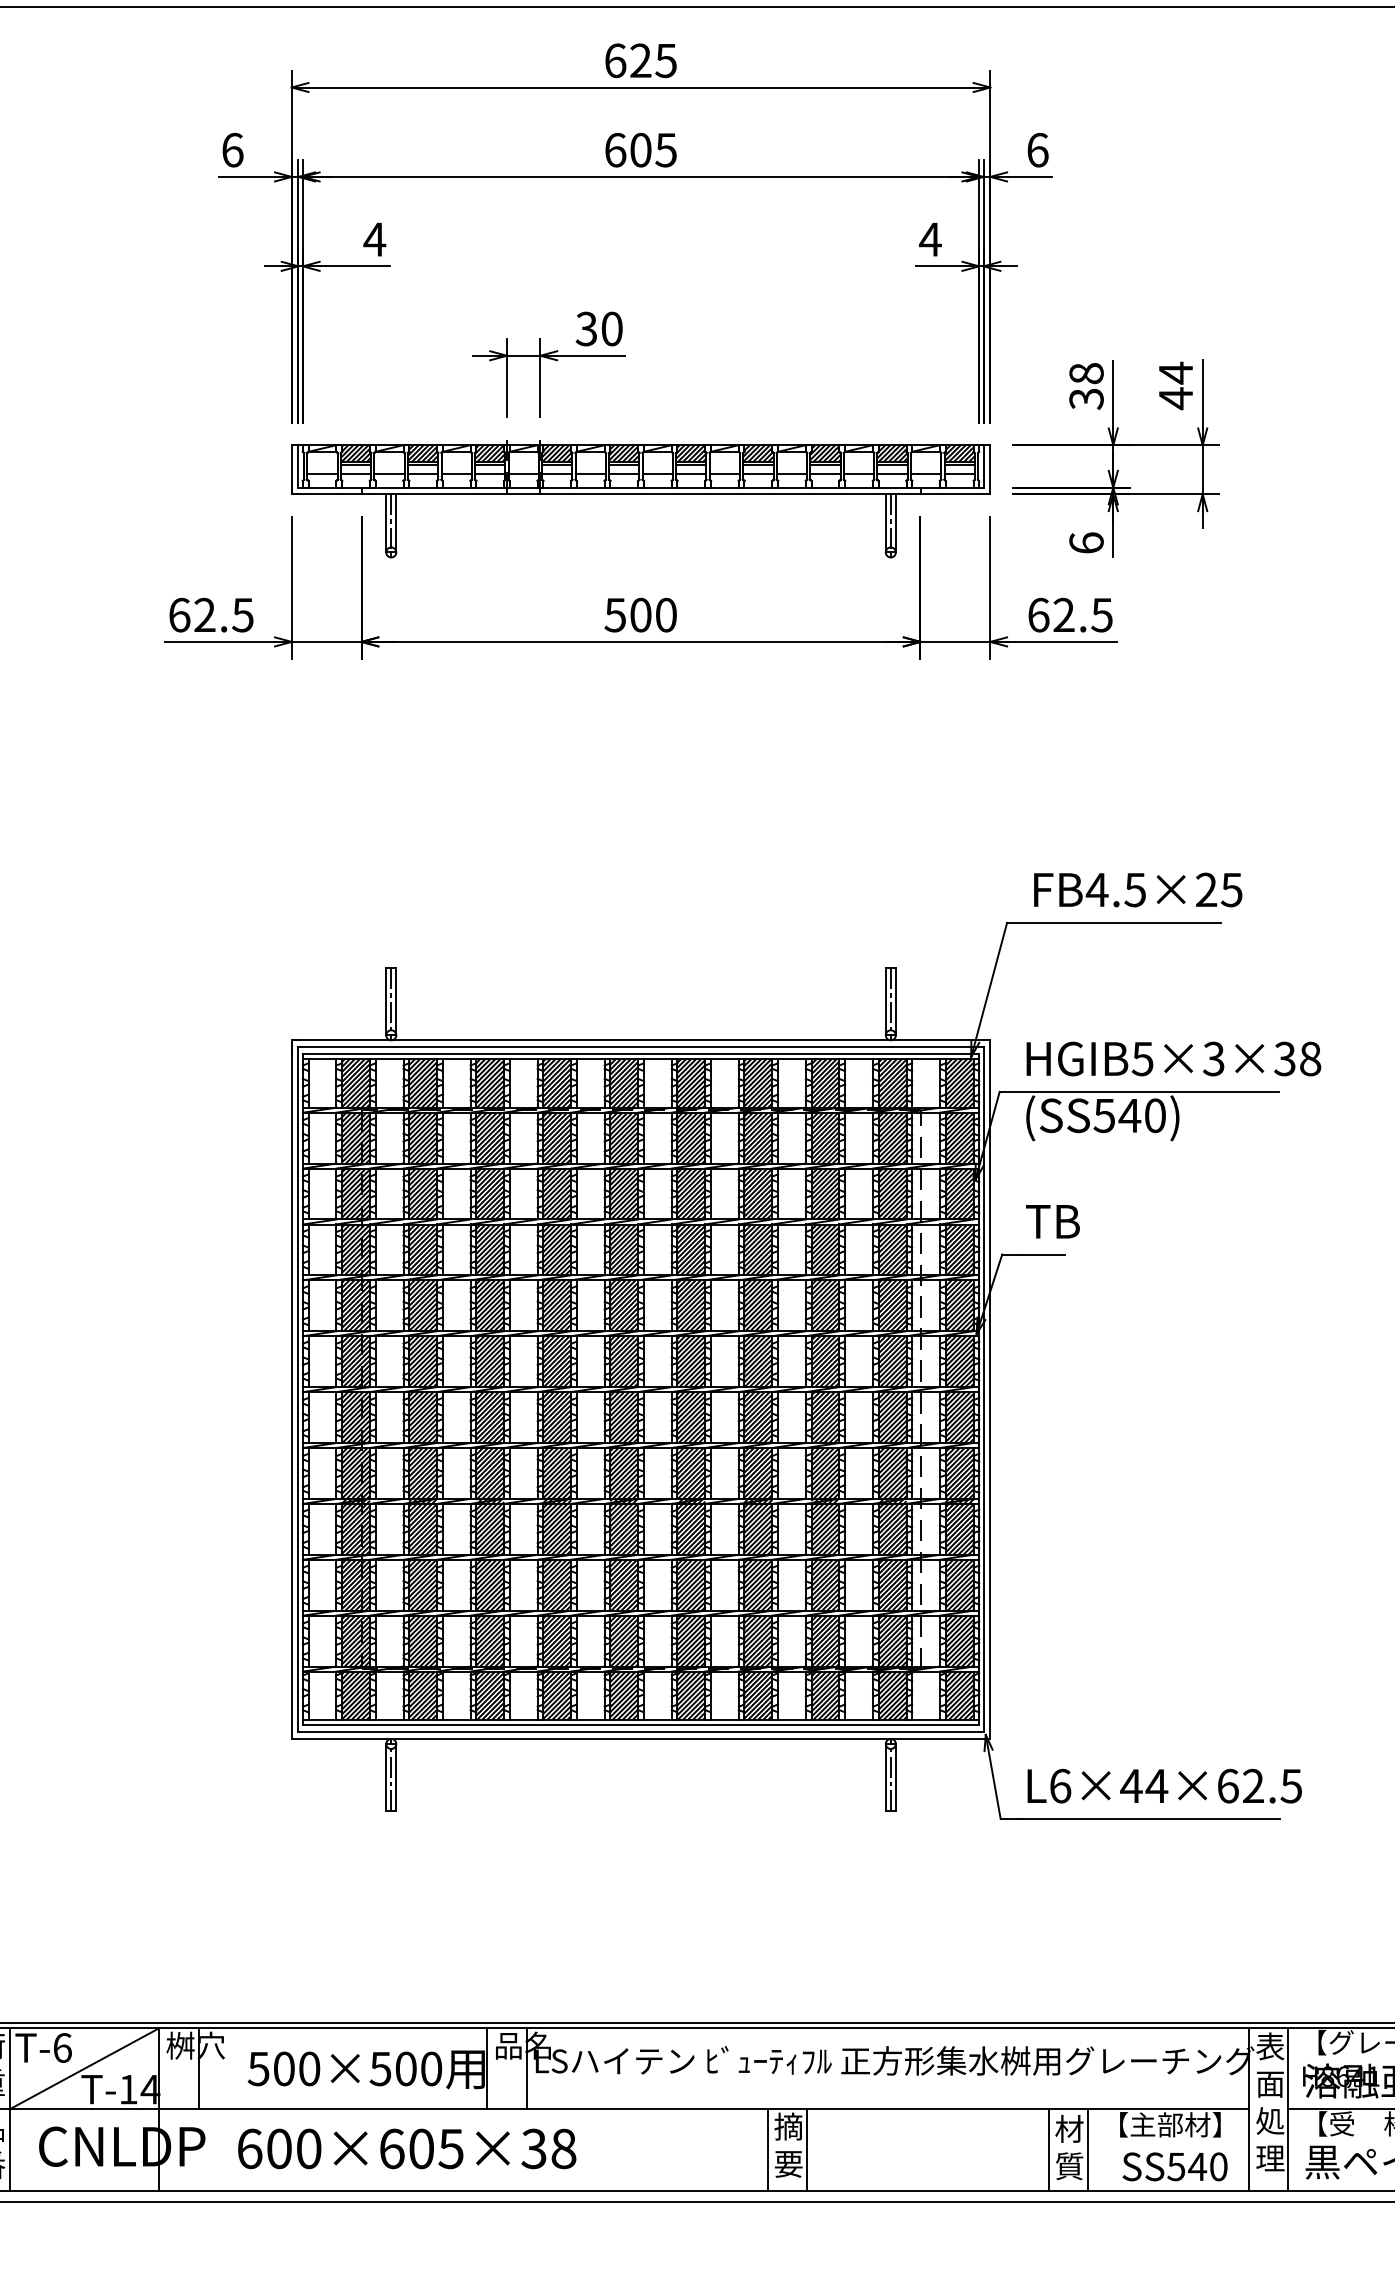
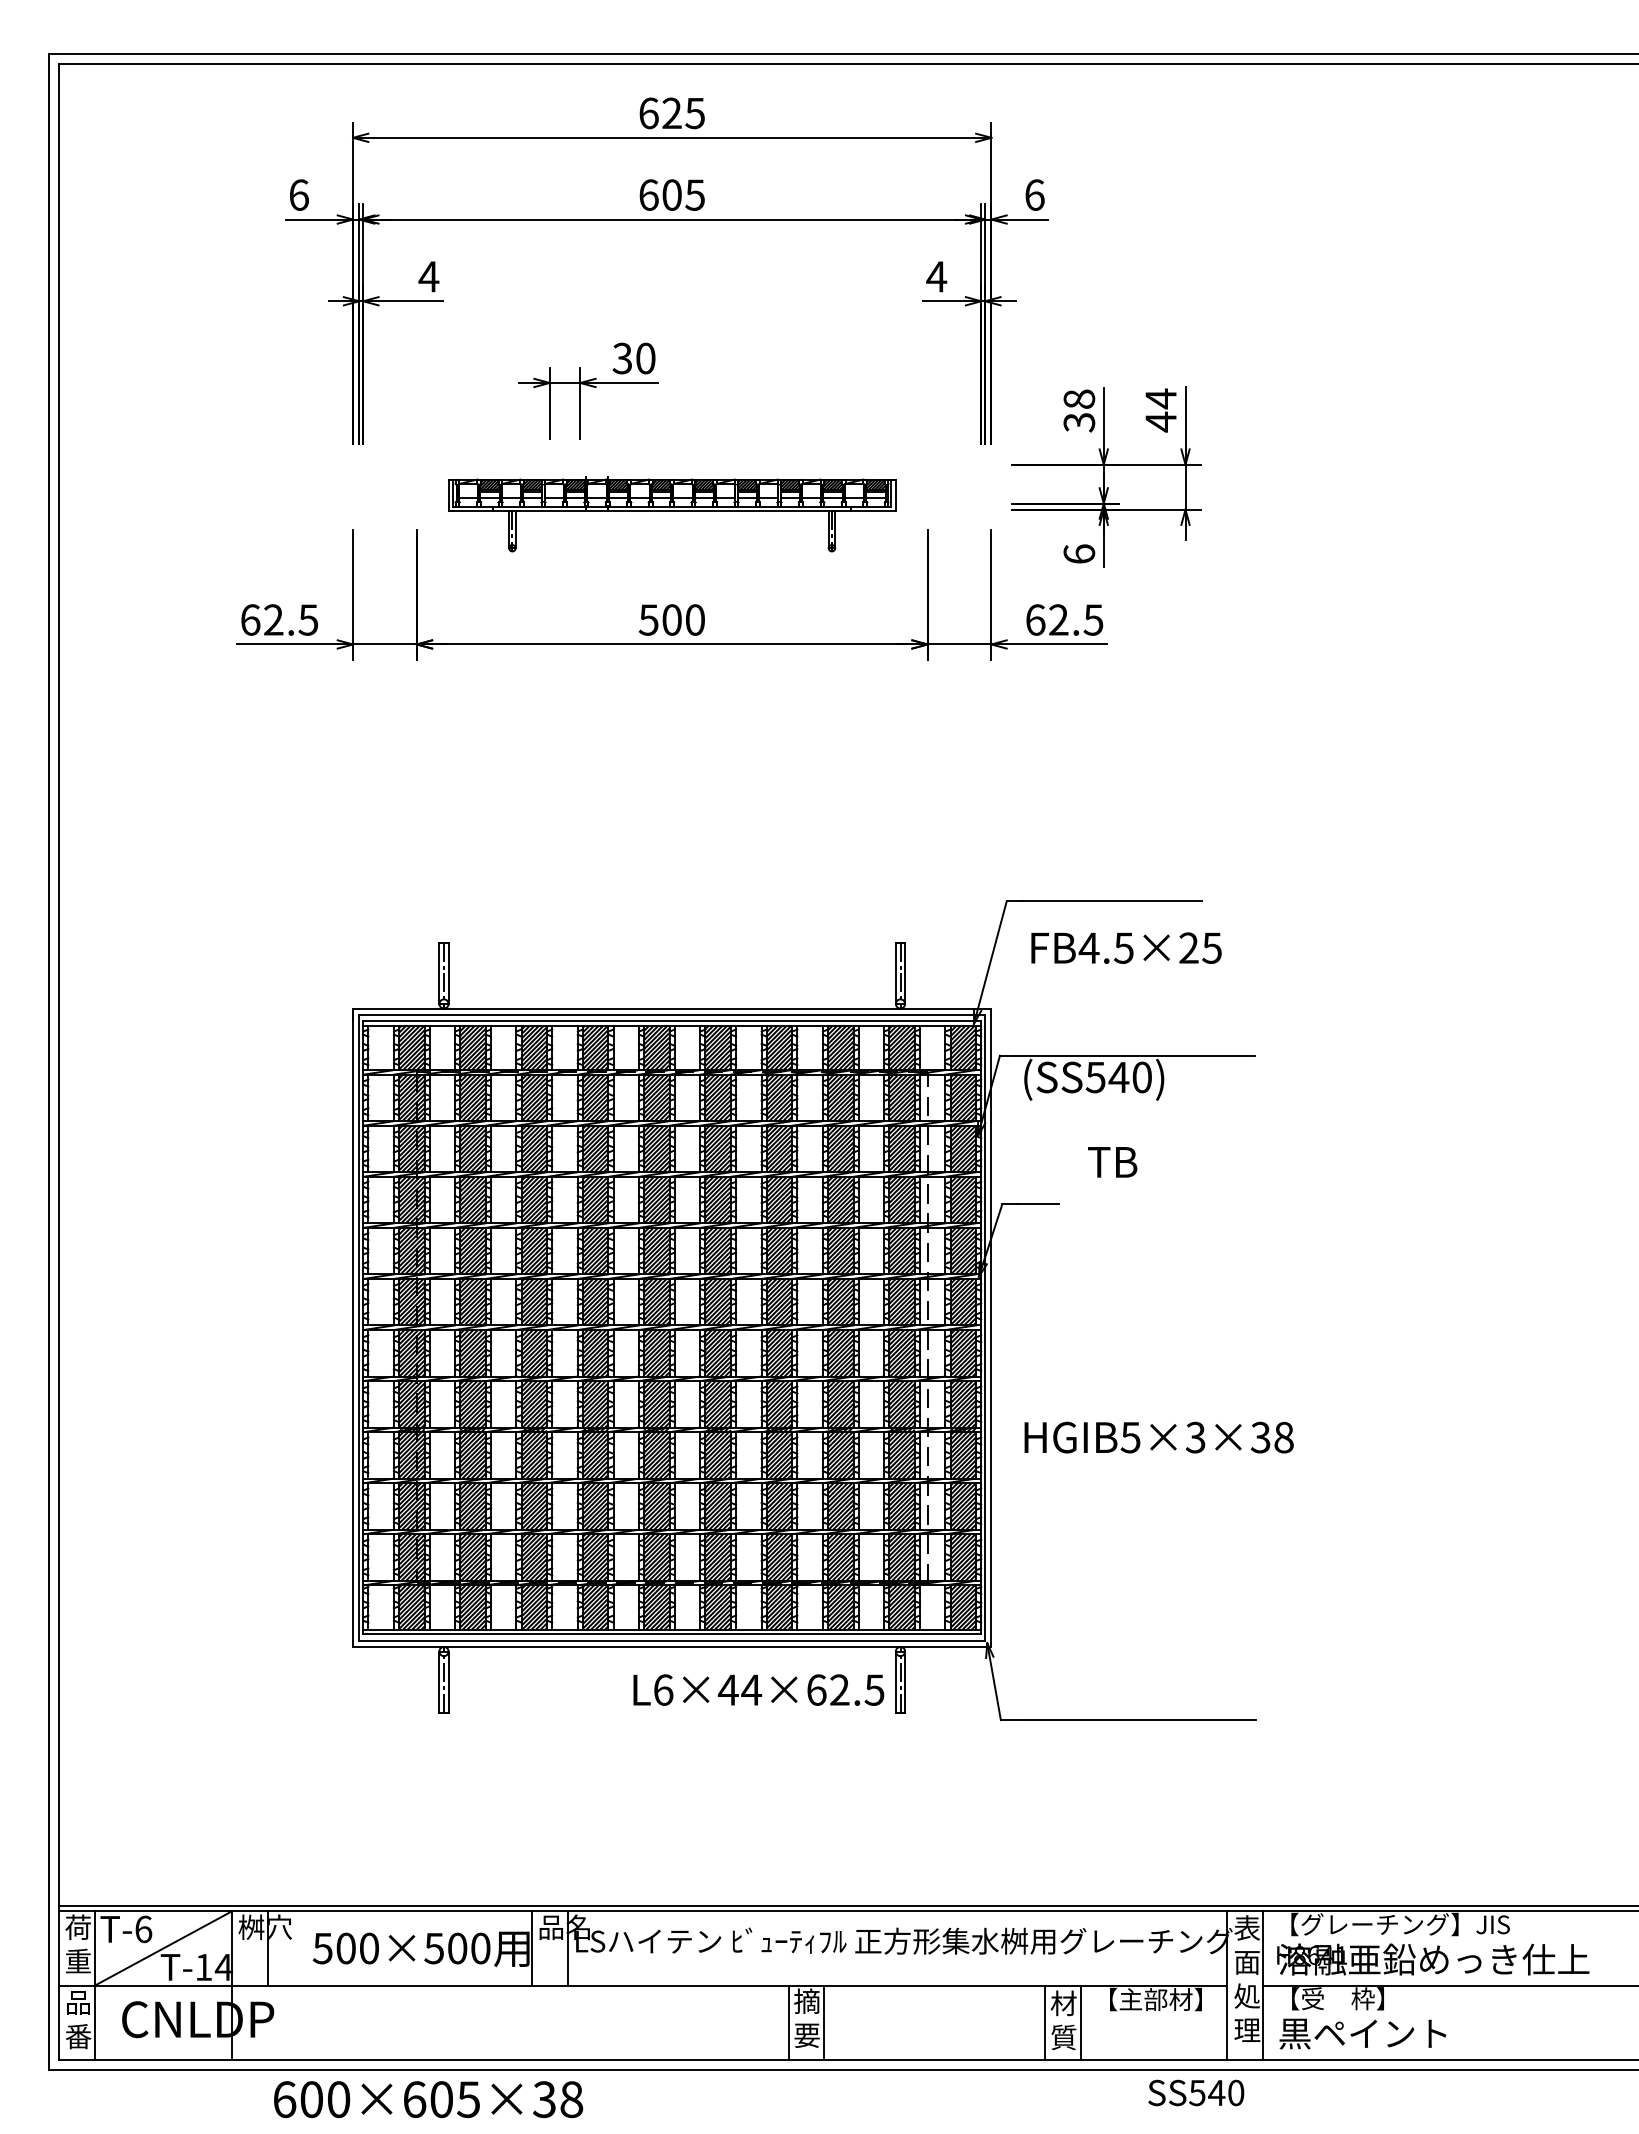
part: (640, 499) -> (671, 514), size x0.7
text: (1138, 889) -> (1126, 947), moved
text: (1173, 1058) -> (1158, 1437), moved
text: (1052, 1221) -> (1112, 1162), moved
text: (1164, 1785) -> (758, 1689), moved
text: (407, 2148) -> (428, 2099), moved
text: (1175, 2166) -> (1196, 2092), moved

